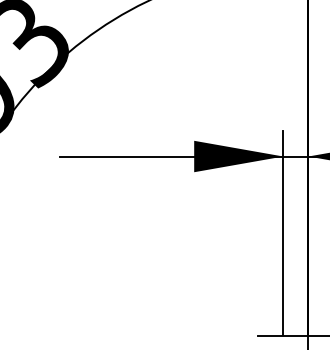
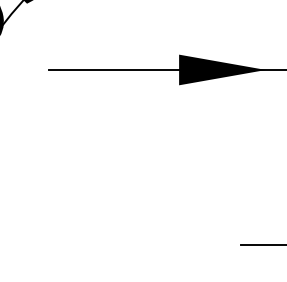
line: (283, 233) -> (266, 145), removed

